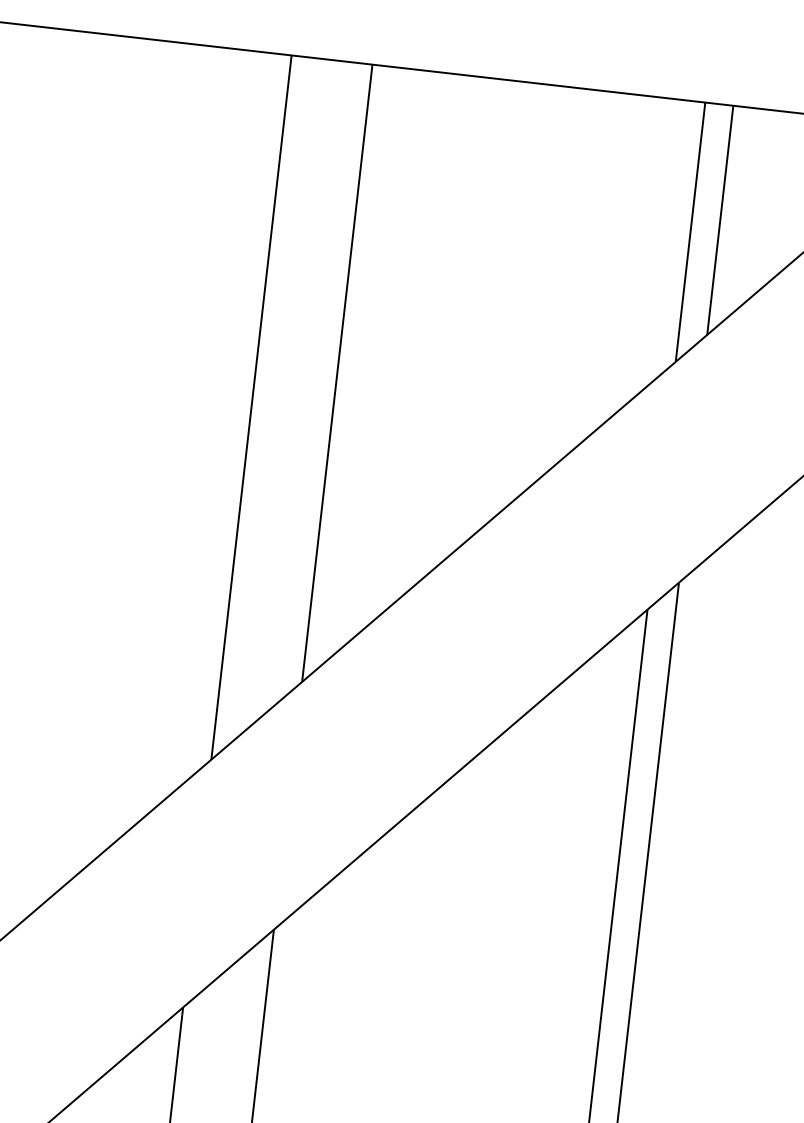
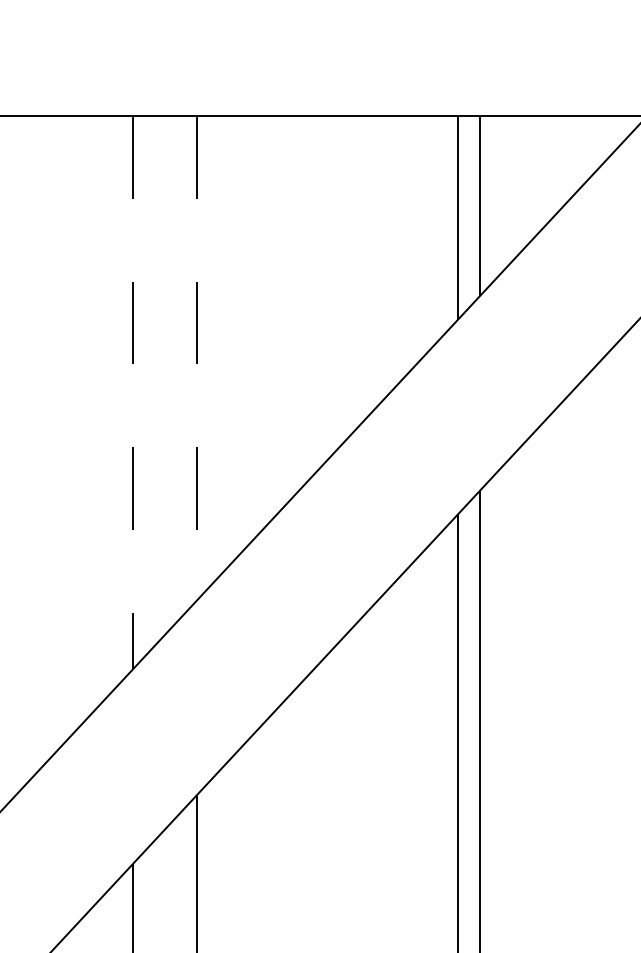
line: (337, 373) -> (196, 358), solid -> dashed
line: (252, 407) -> (133, 392), solid -> dashed

